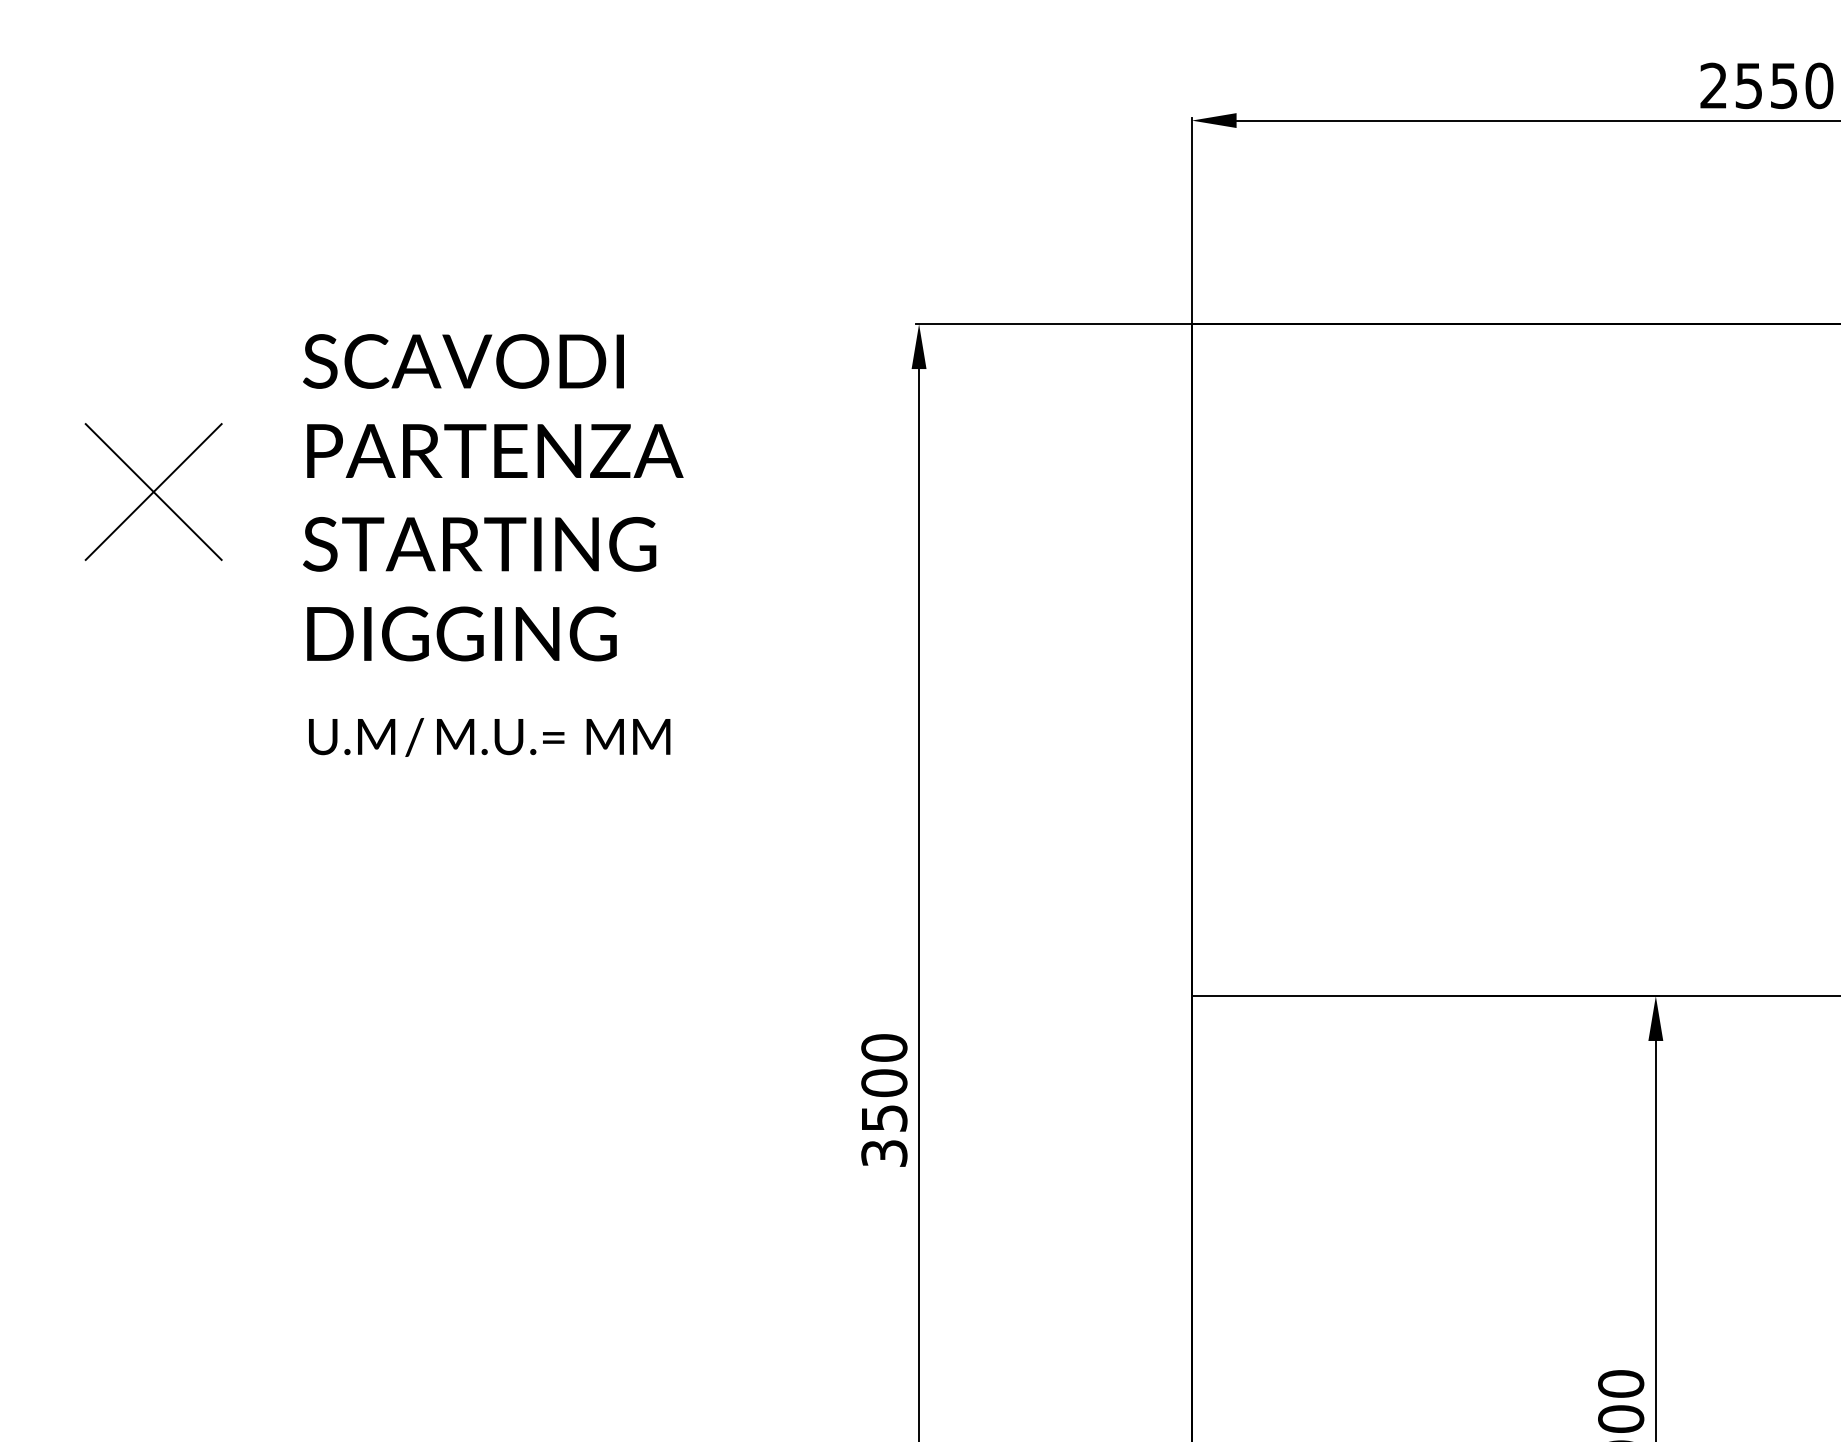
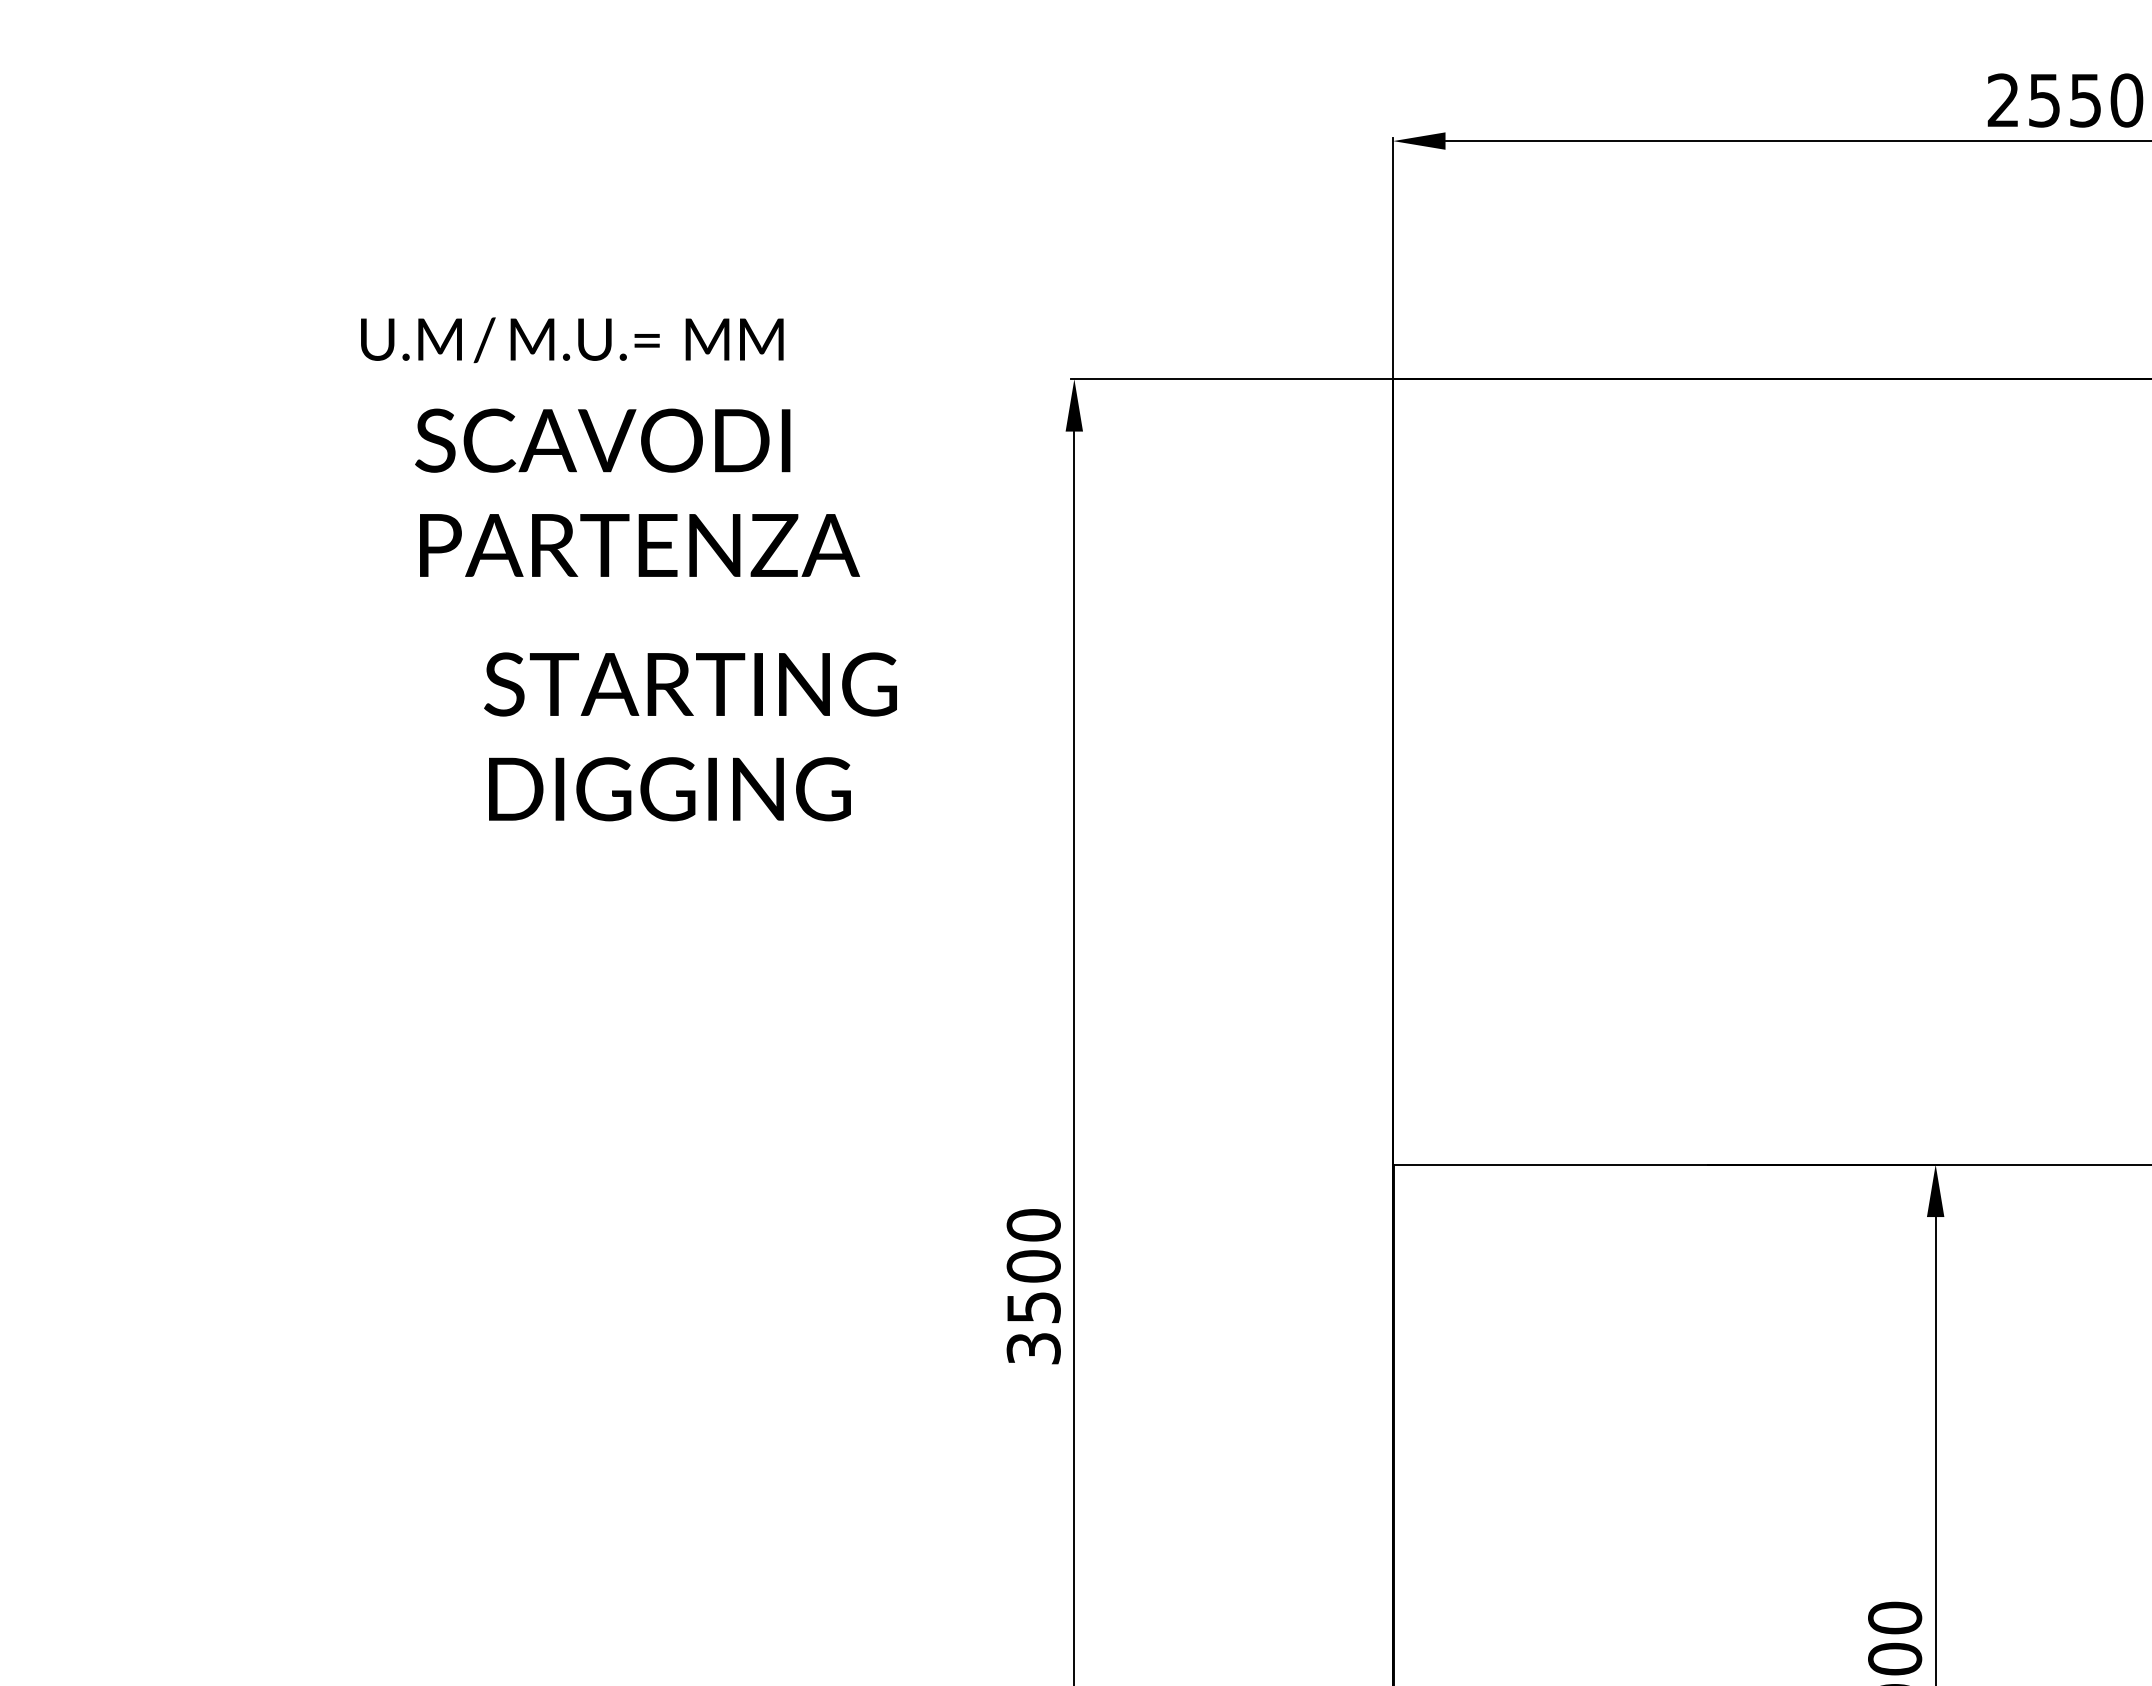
text: (493, 405) -> (637, 492), moved
part: (153, 491) -> (179, 574), removed
text: (479, 588) -> (690, 736), moved
text: (489, 737) -> (572, 340), moved

